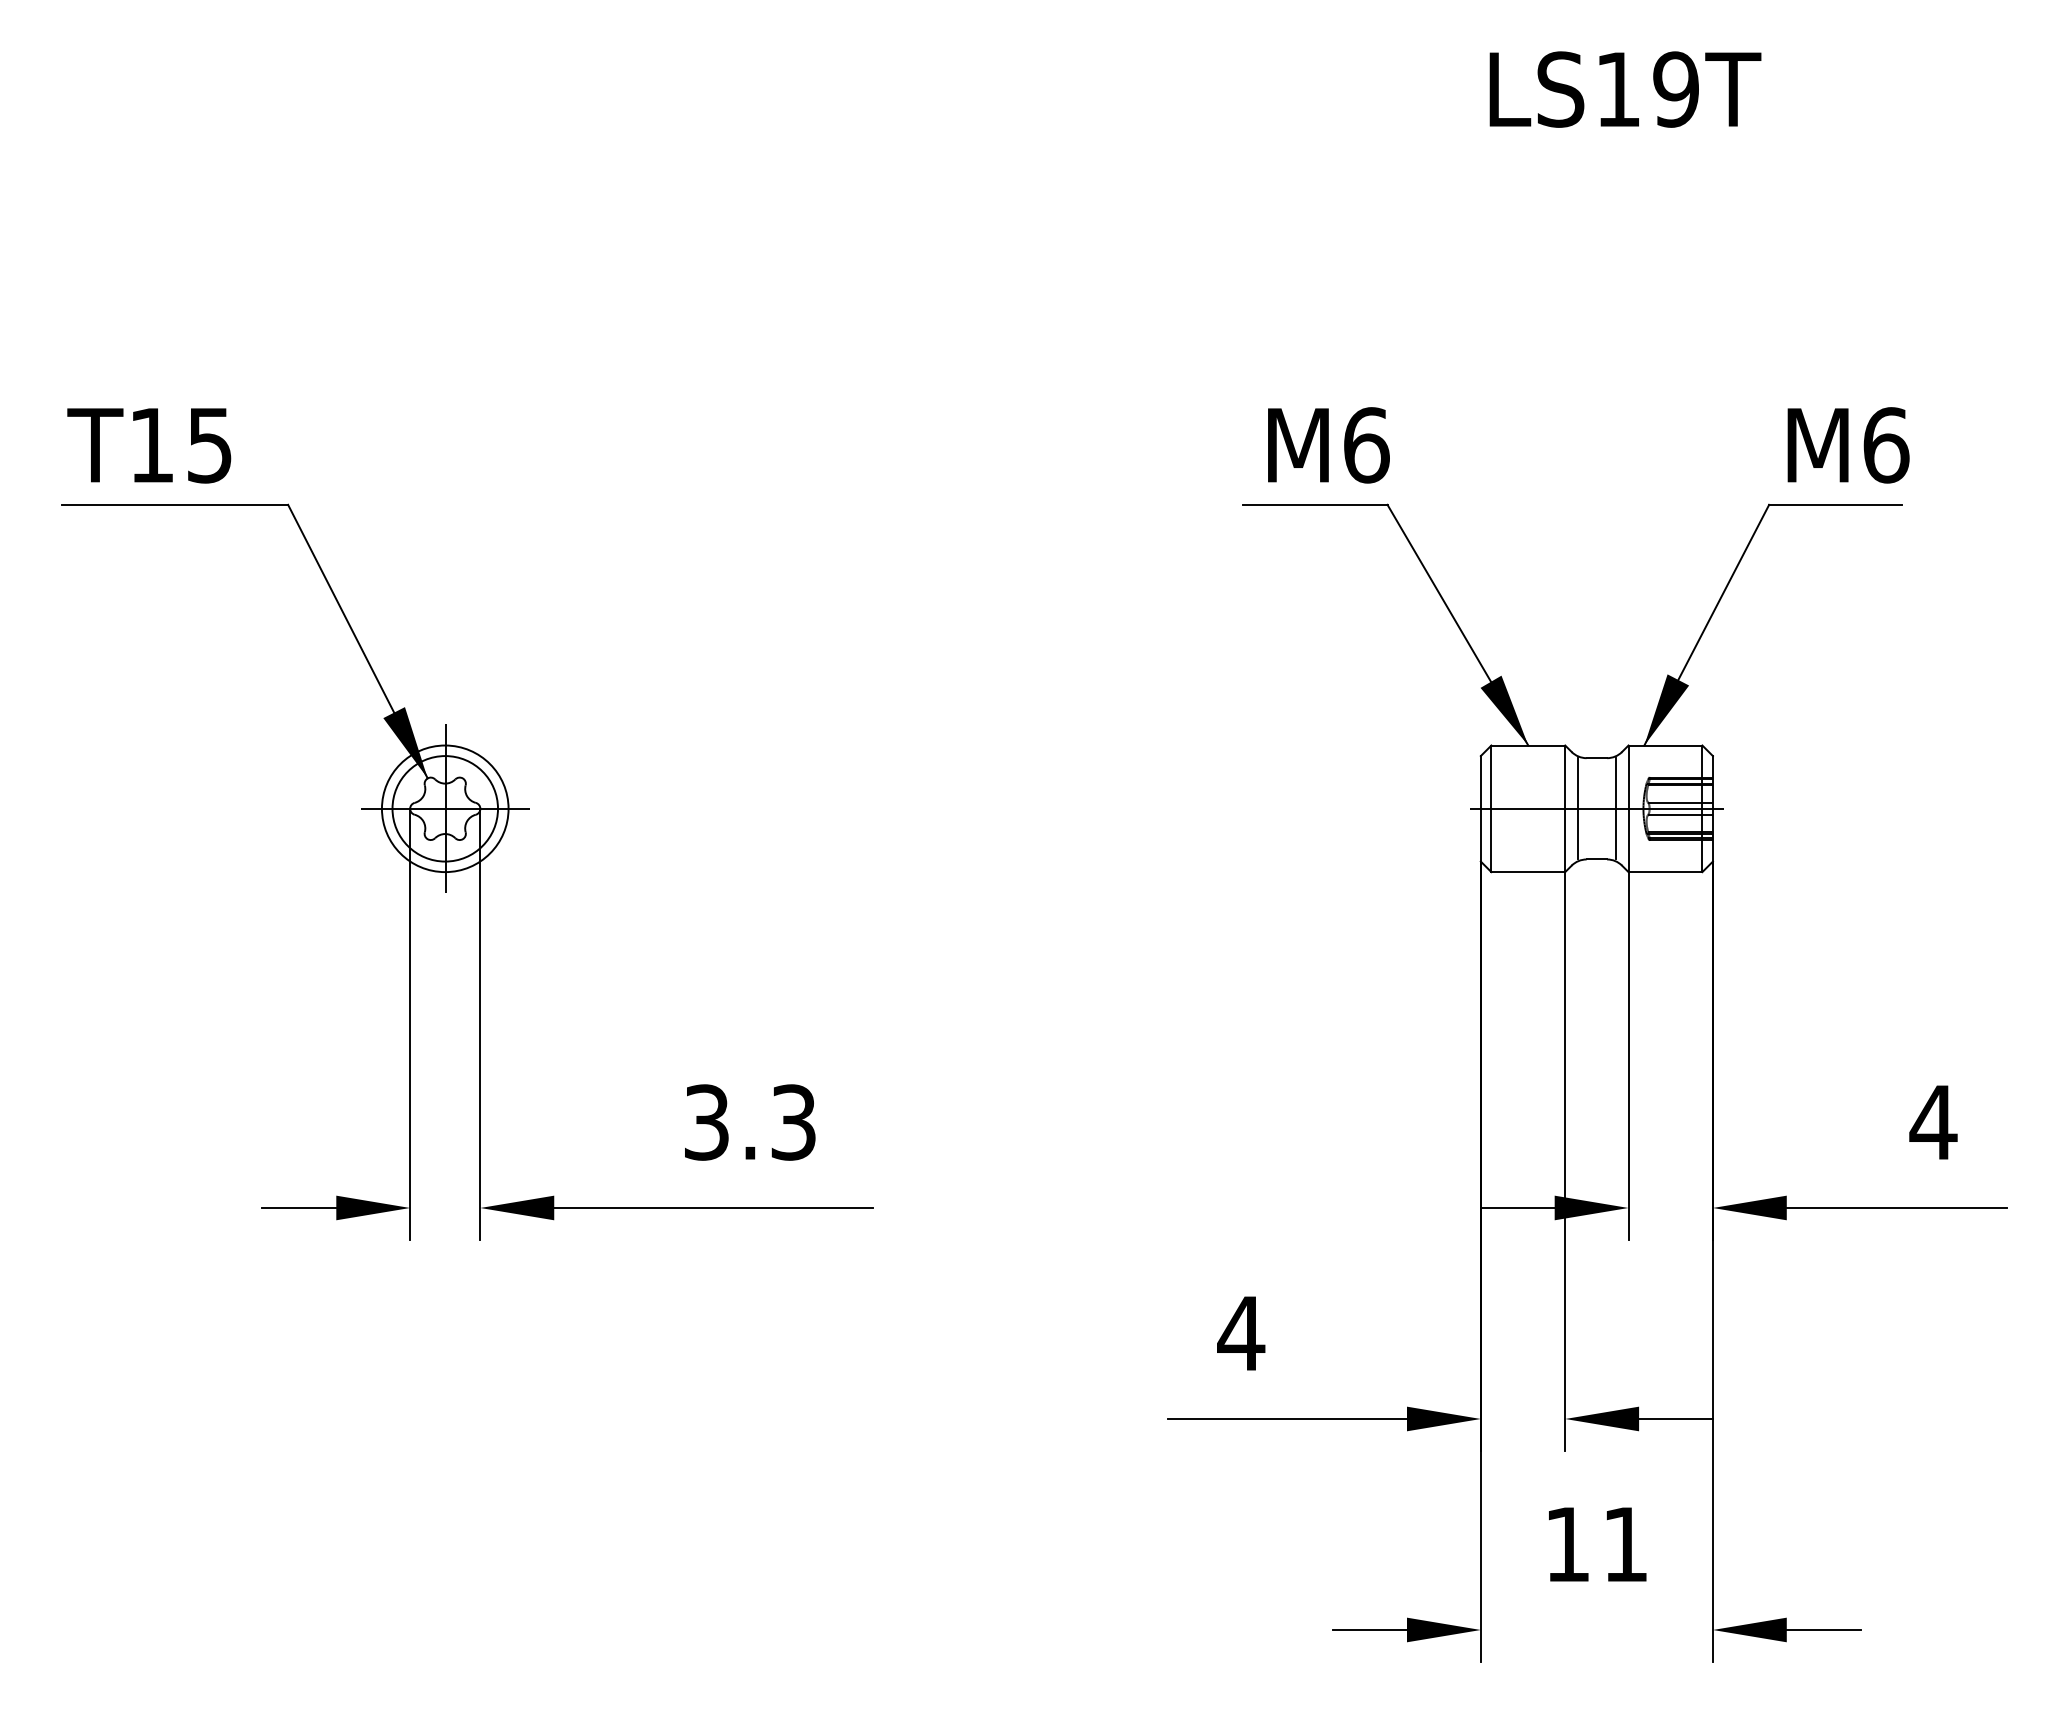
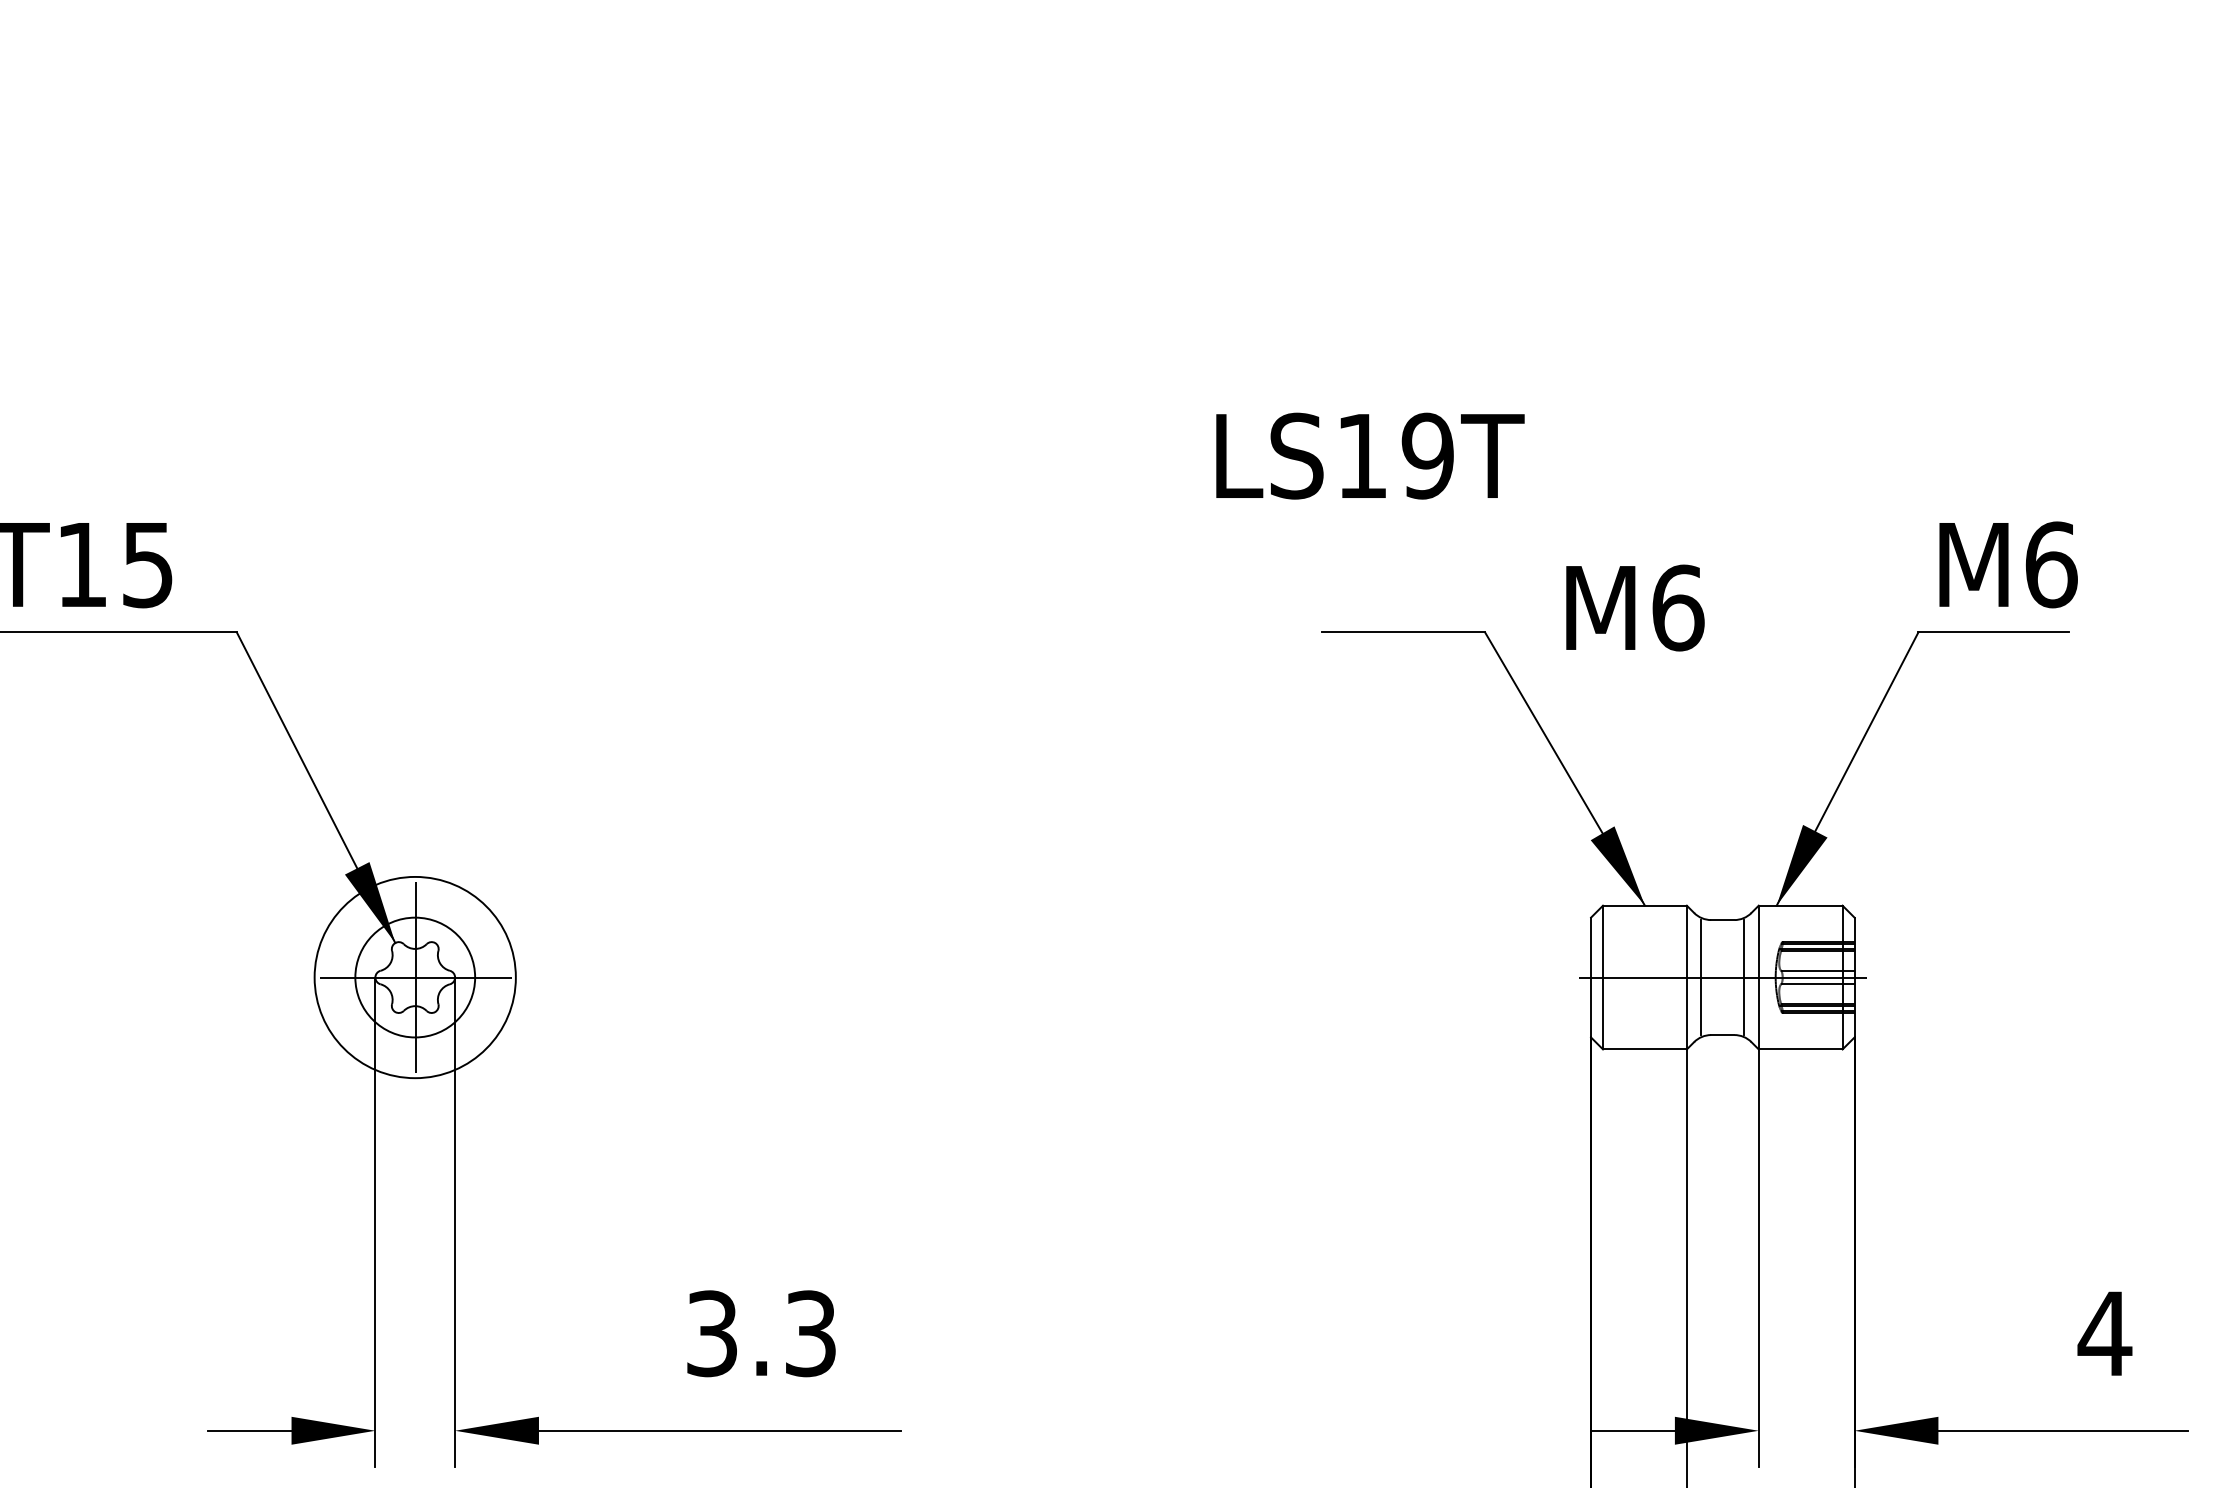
text: (1625, 89) -> (1370, 456), moved
text: (1328, 445) -> (1634, 608), moved
circle: (444, 808) -> (414, 977), size x1.4

